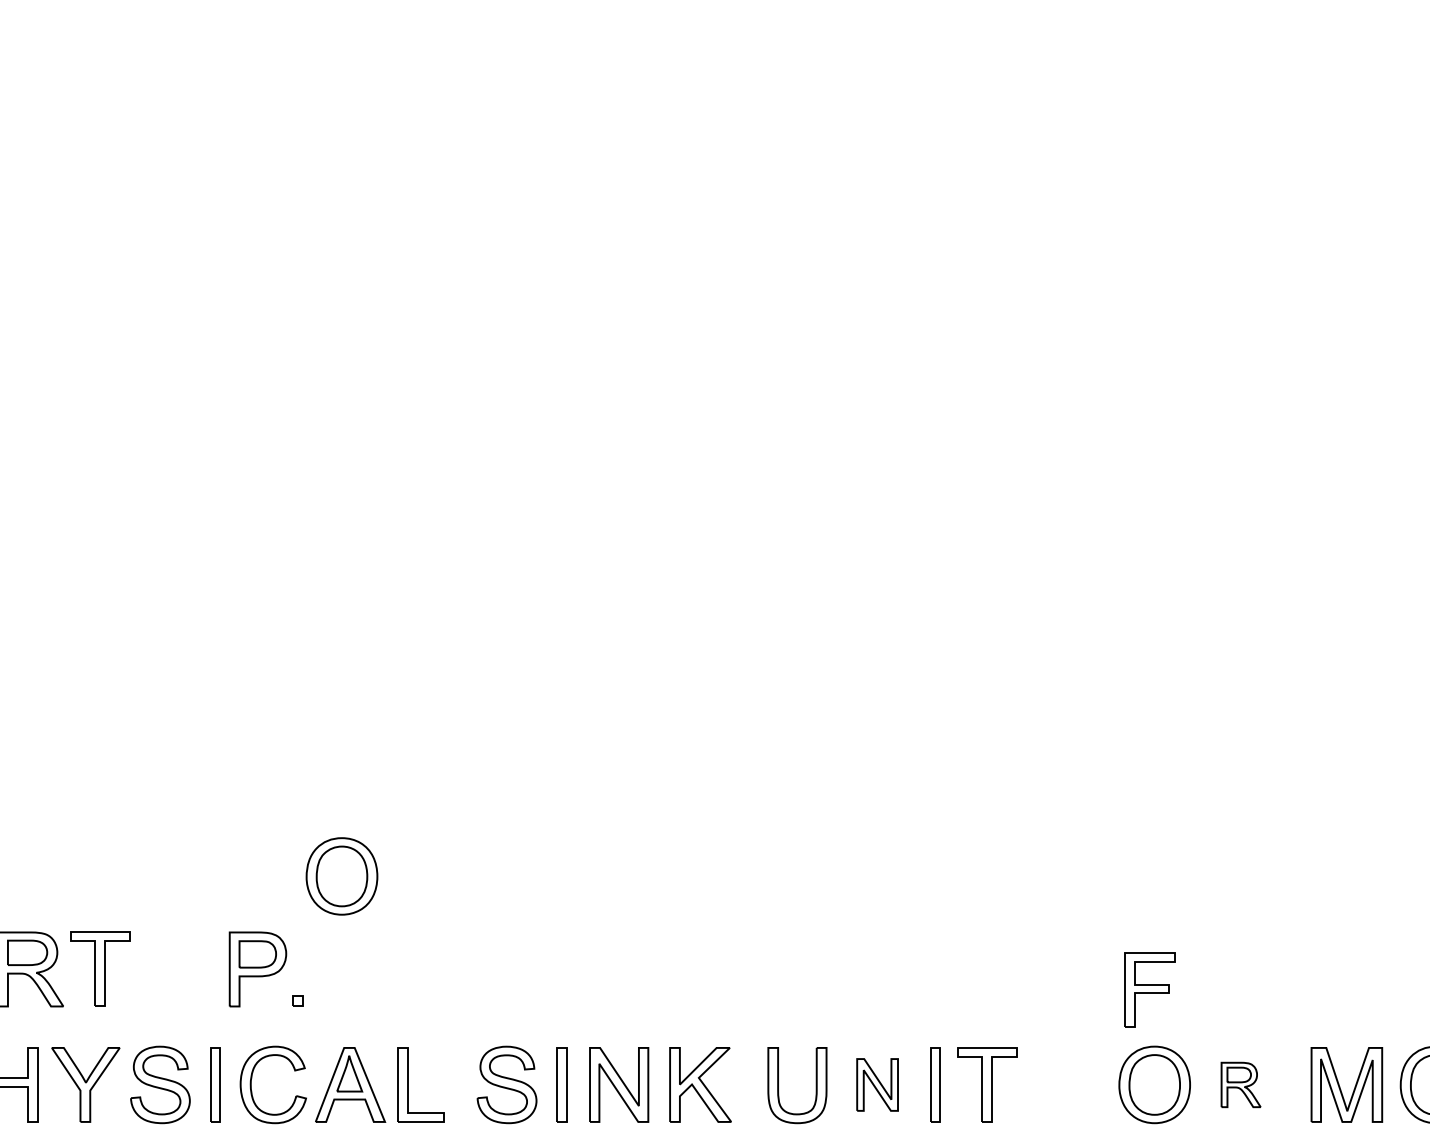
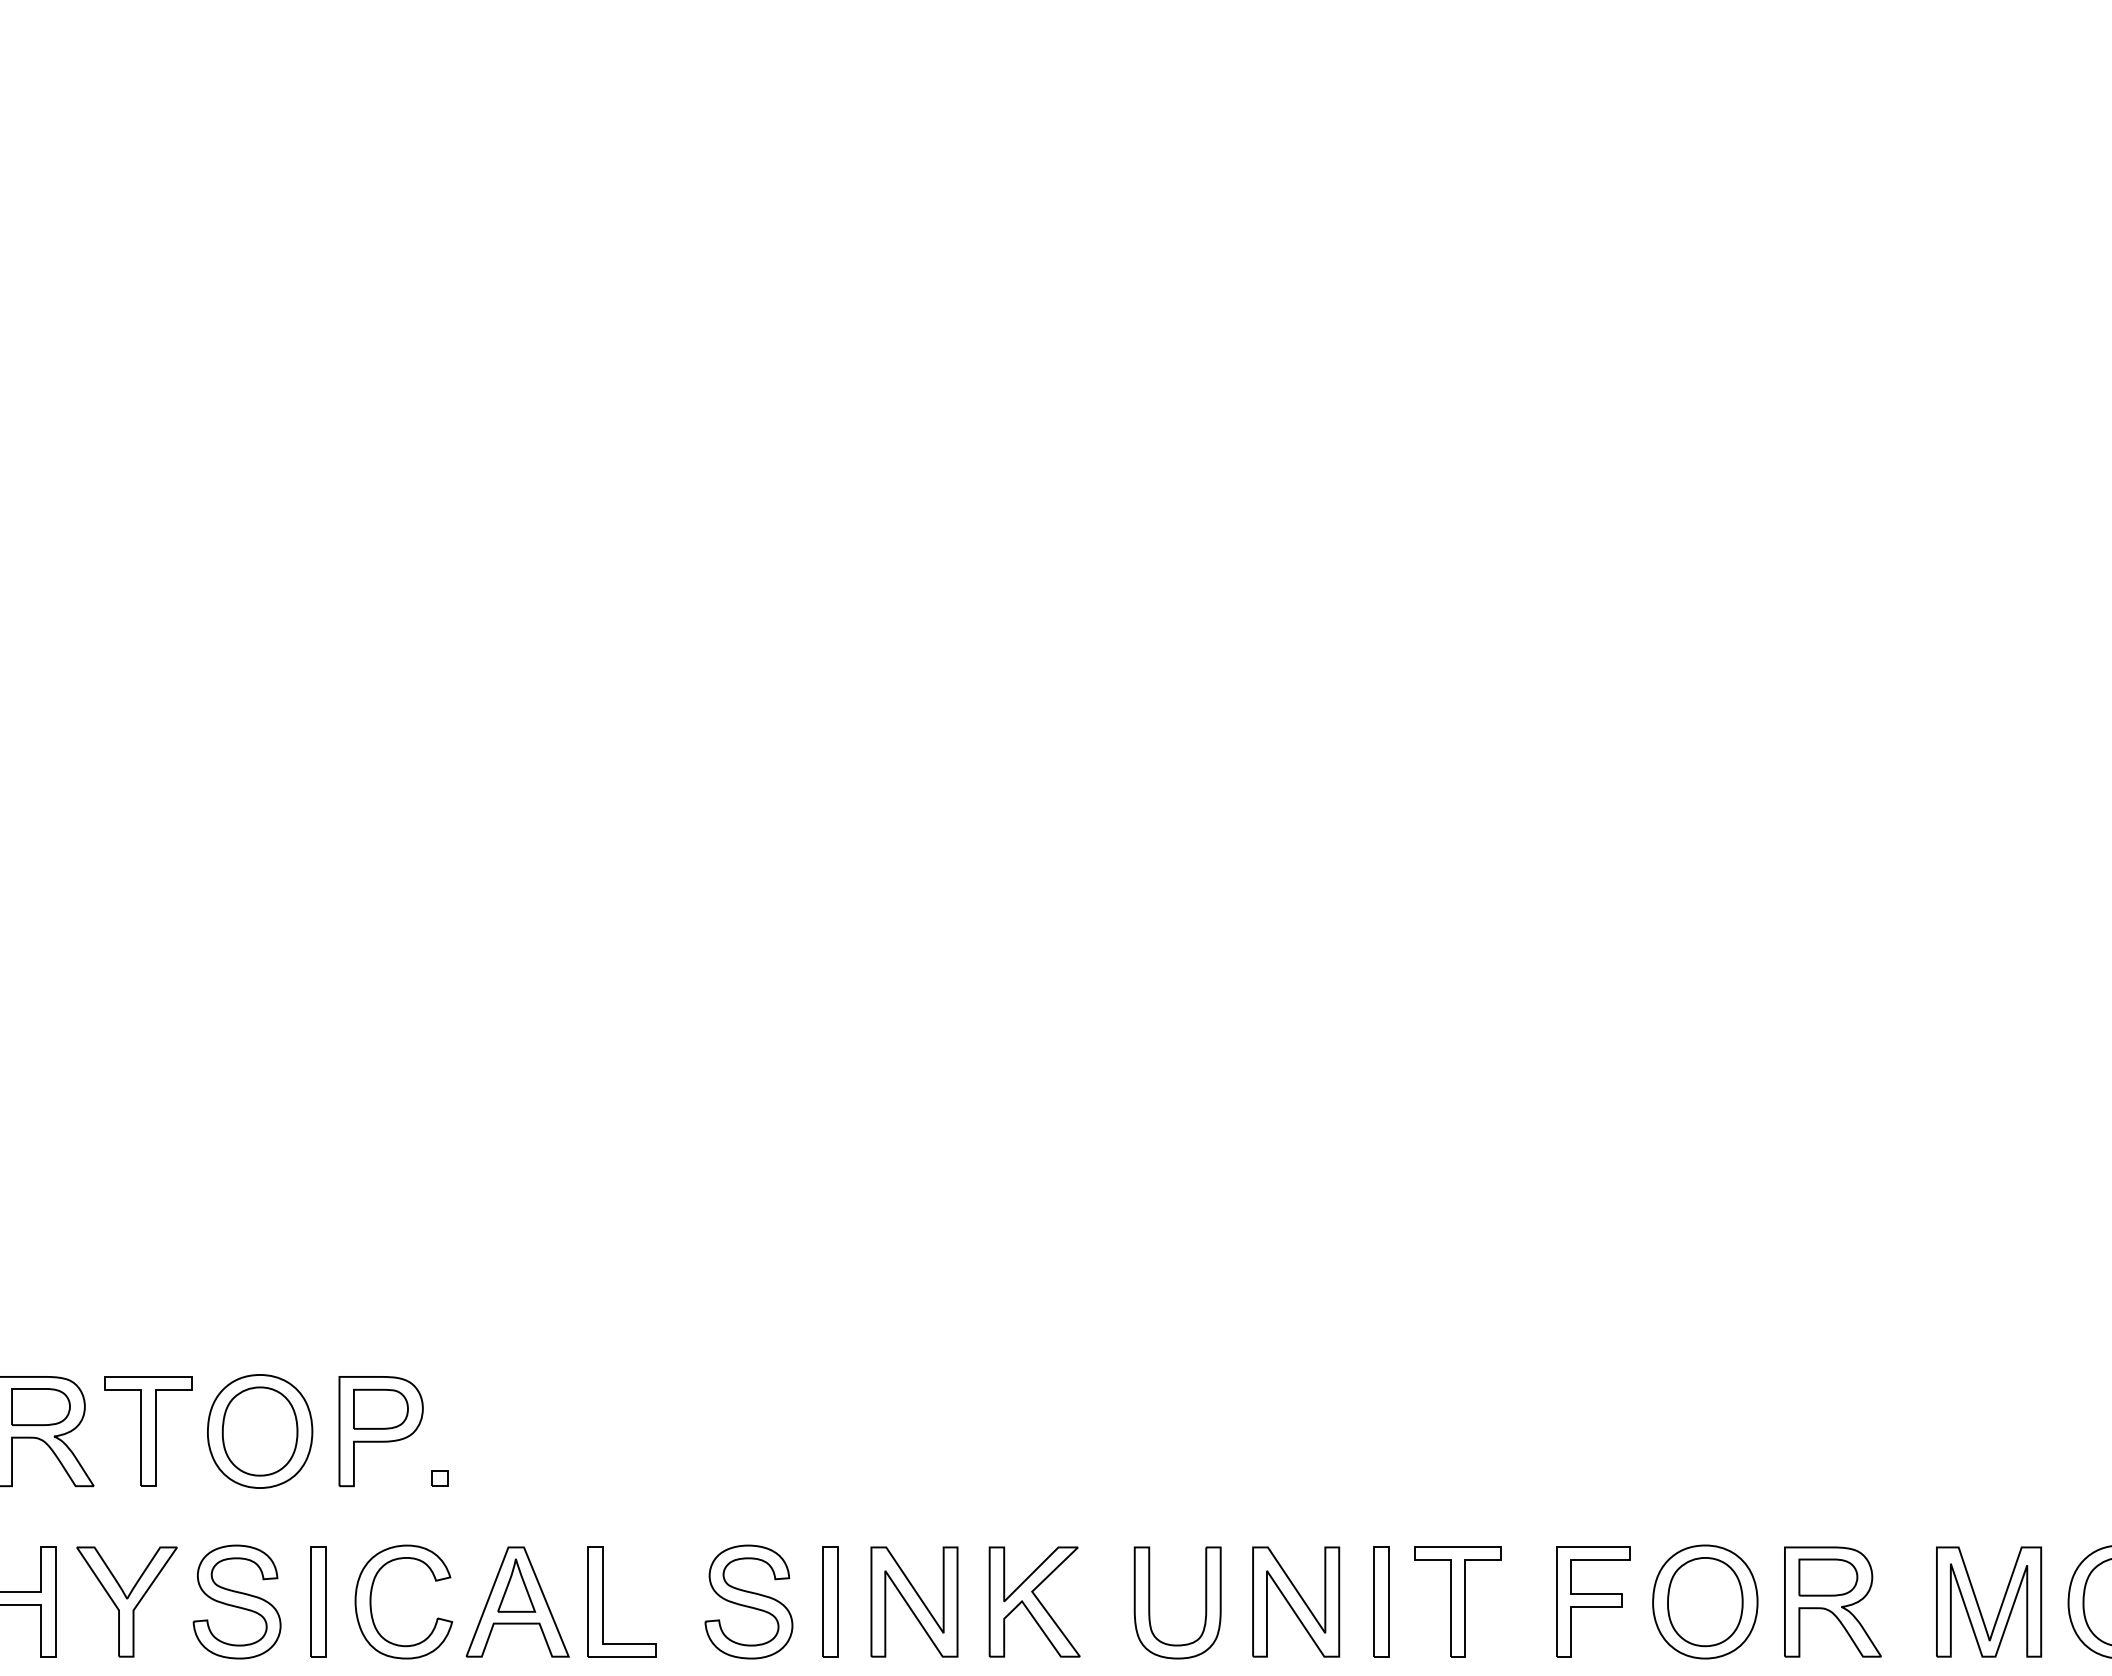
part: (341, 876) -> (259, 1431), moved
part: (1149, 989) -> (1592, 1601), moved
part: (877, 1084) -> (1295, 1601), size x1.43
part: (1240, 1084) -> (1831, 1601), size x1.67

